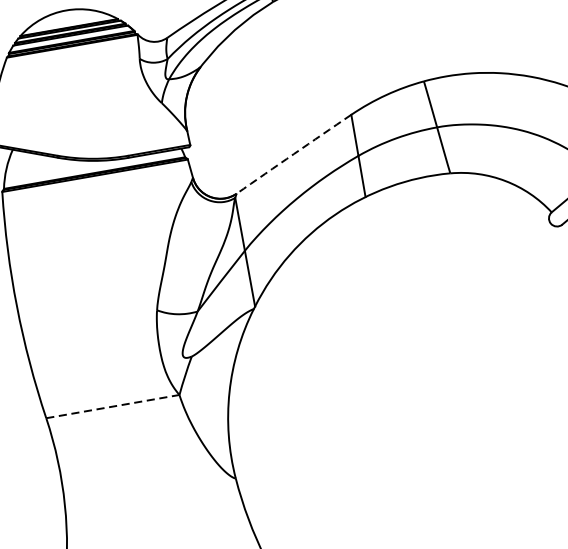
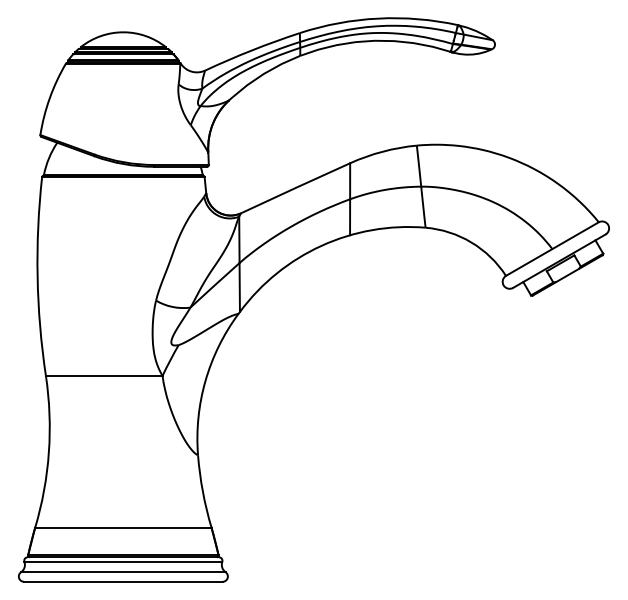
arc: (293, 154) -> (295, 188), dashed -> solid
line: (113, 406) -> (104, 375), dashed -> solid

